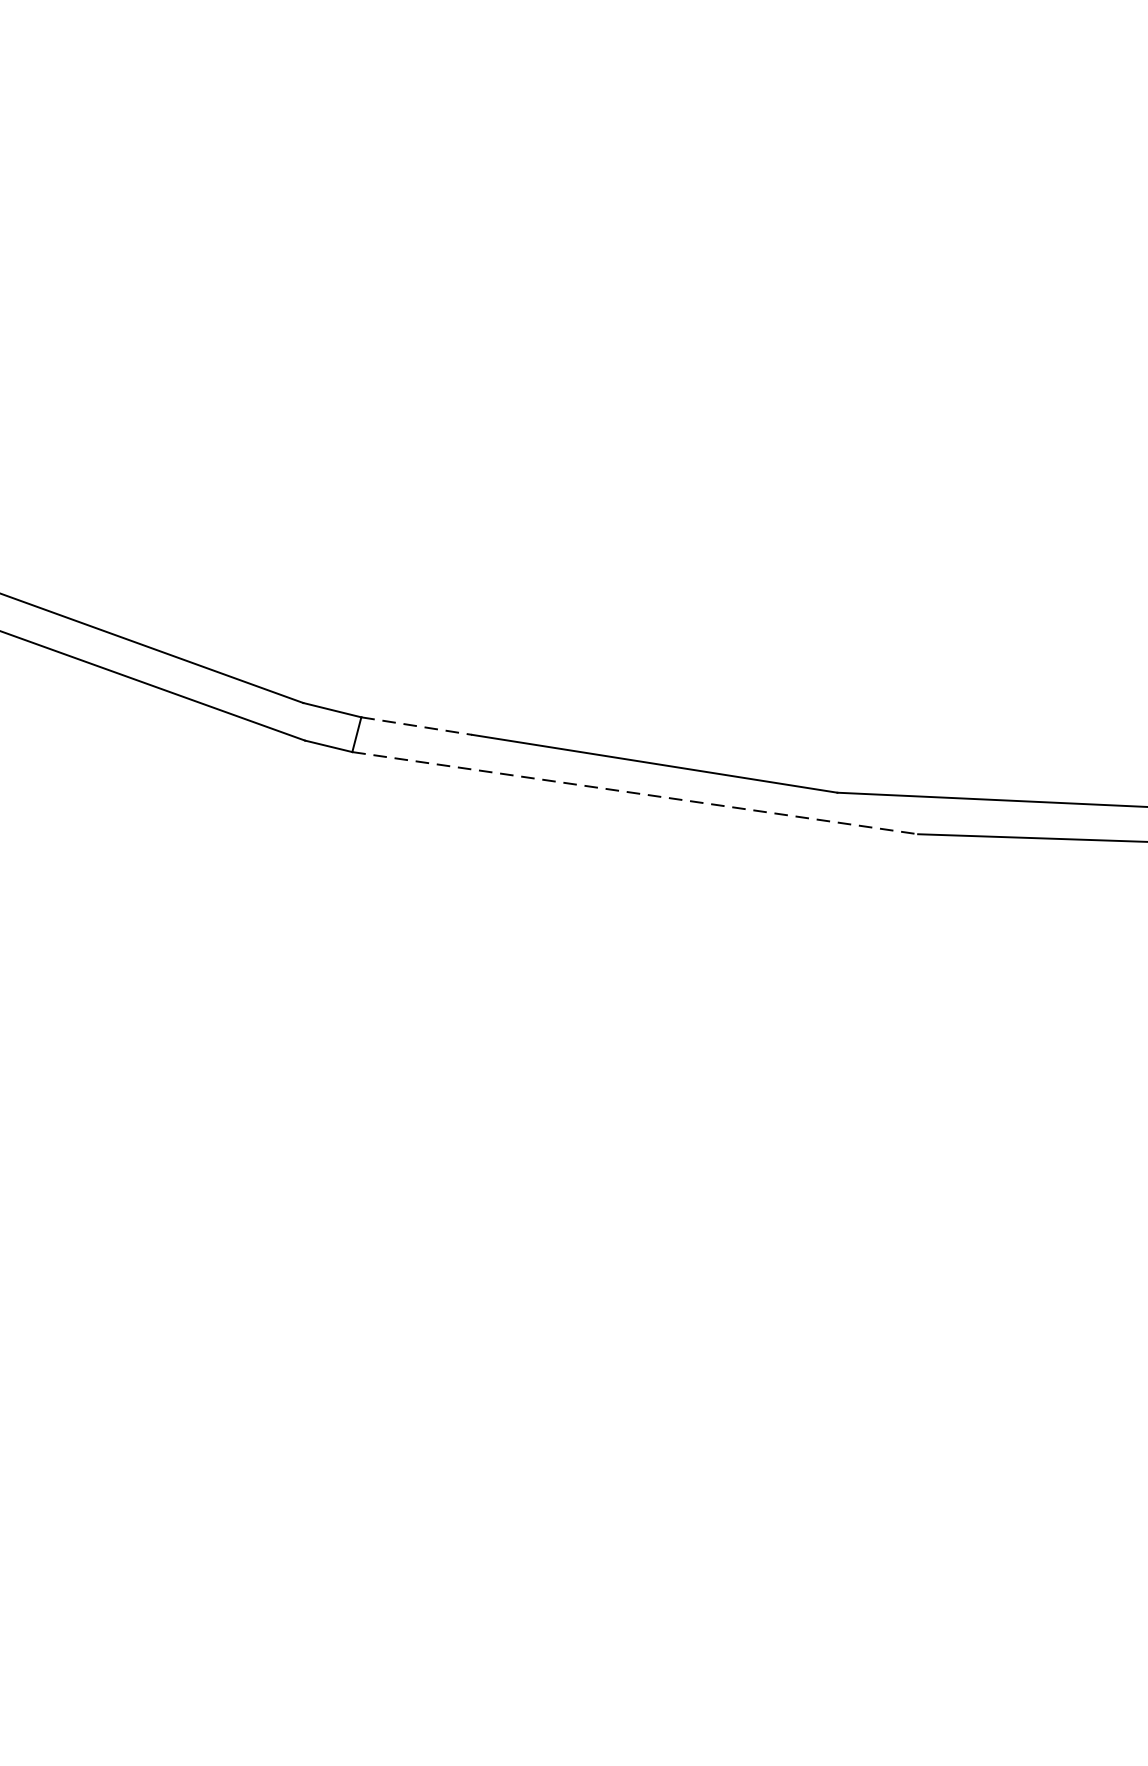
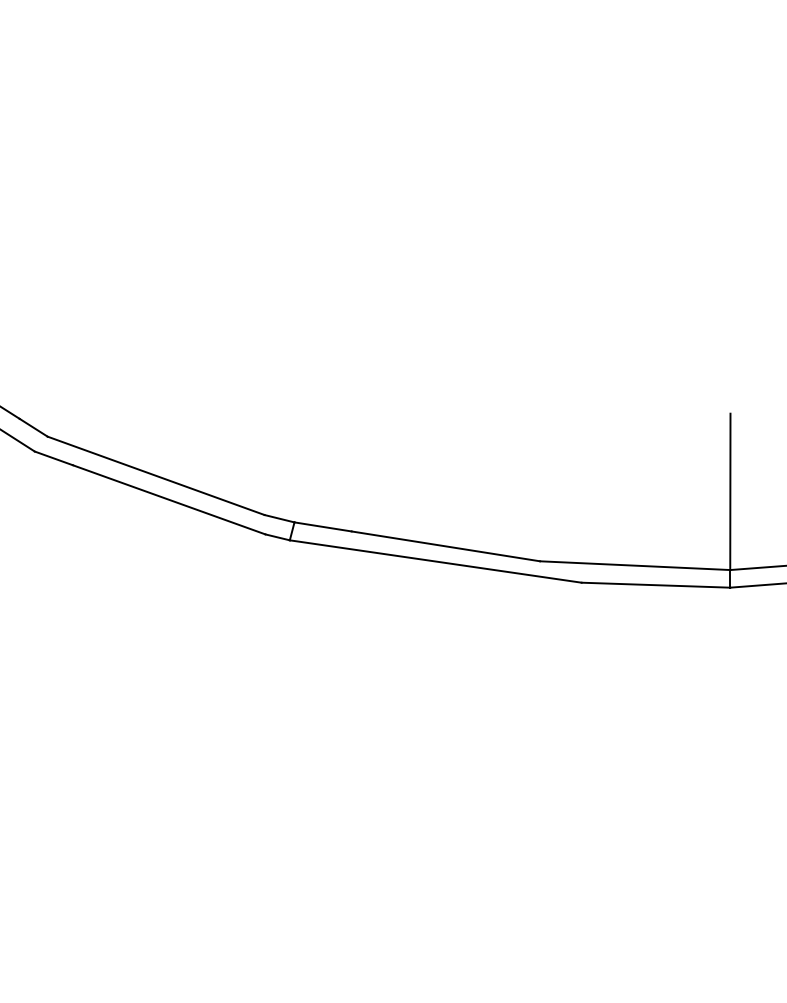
line: (417, 725) -> (323, 526), dashed -> solid
line: (636, 793) -> (436, 561), dashed -> solid

